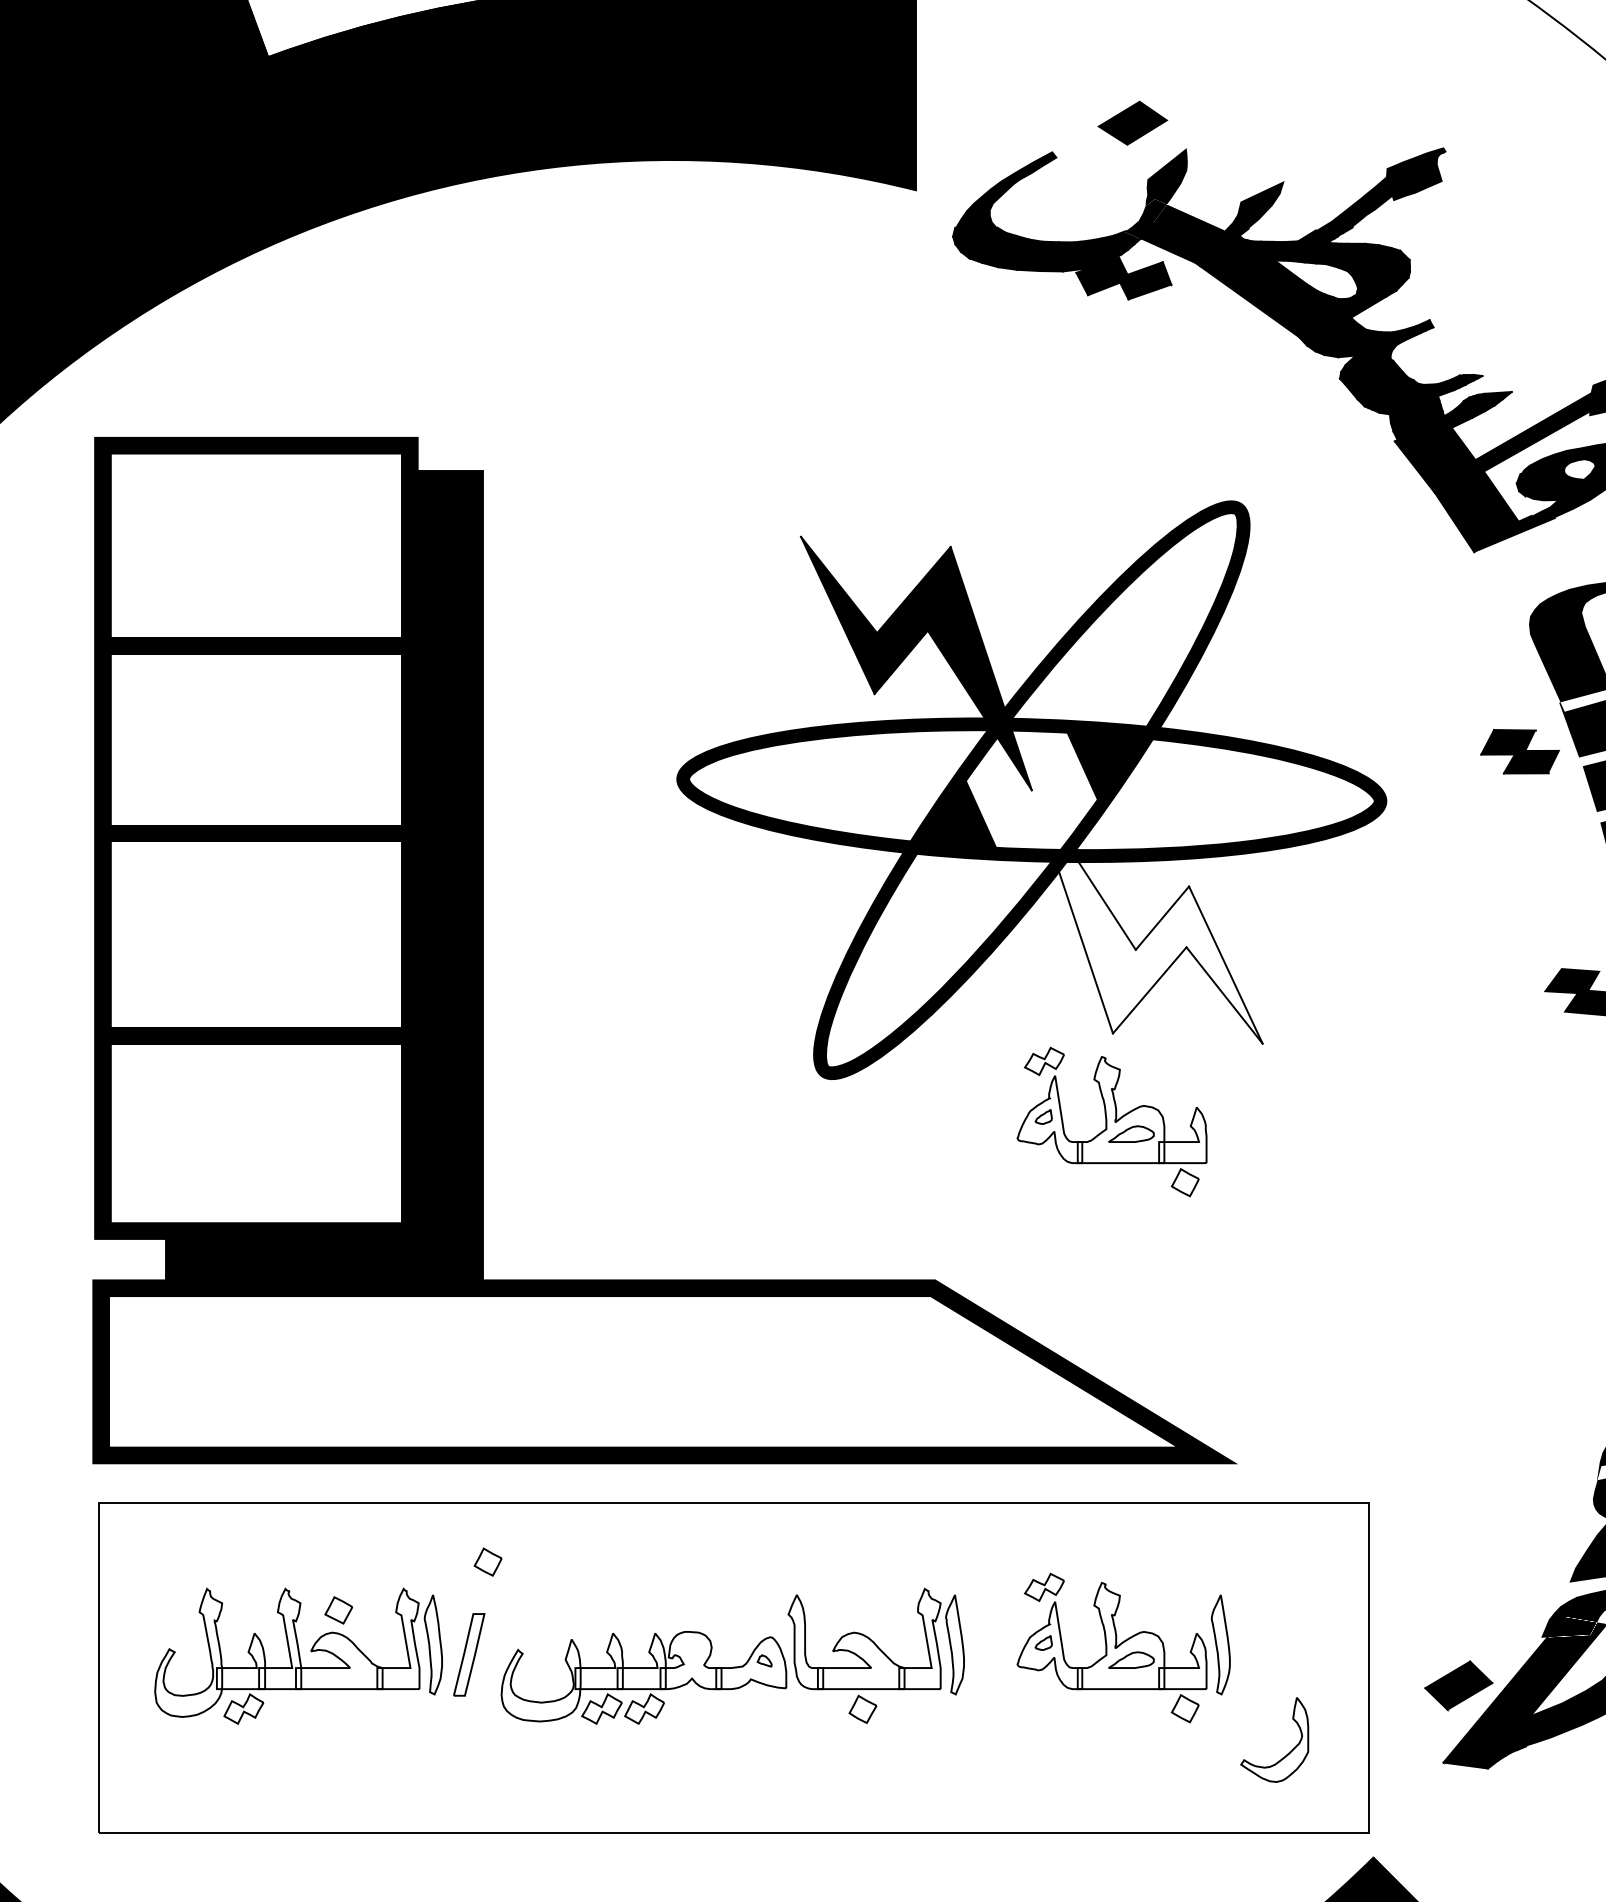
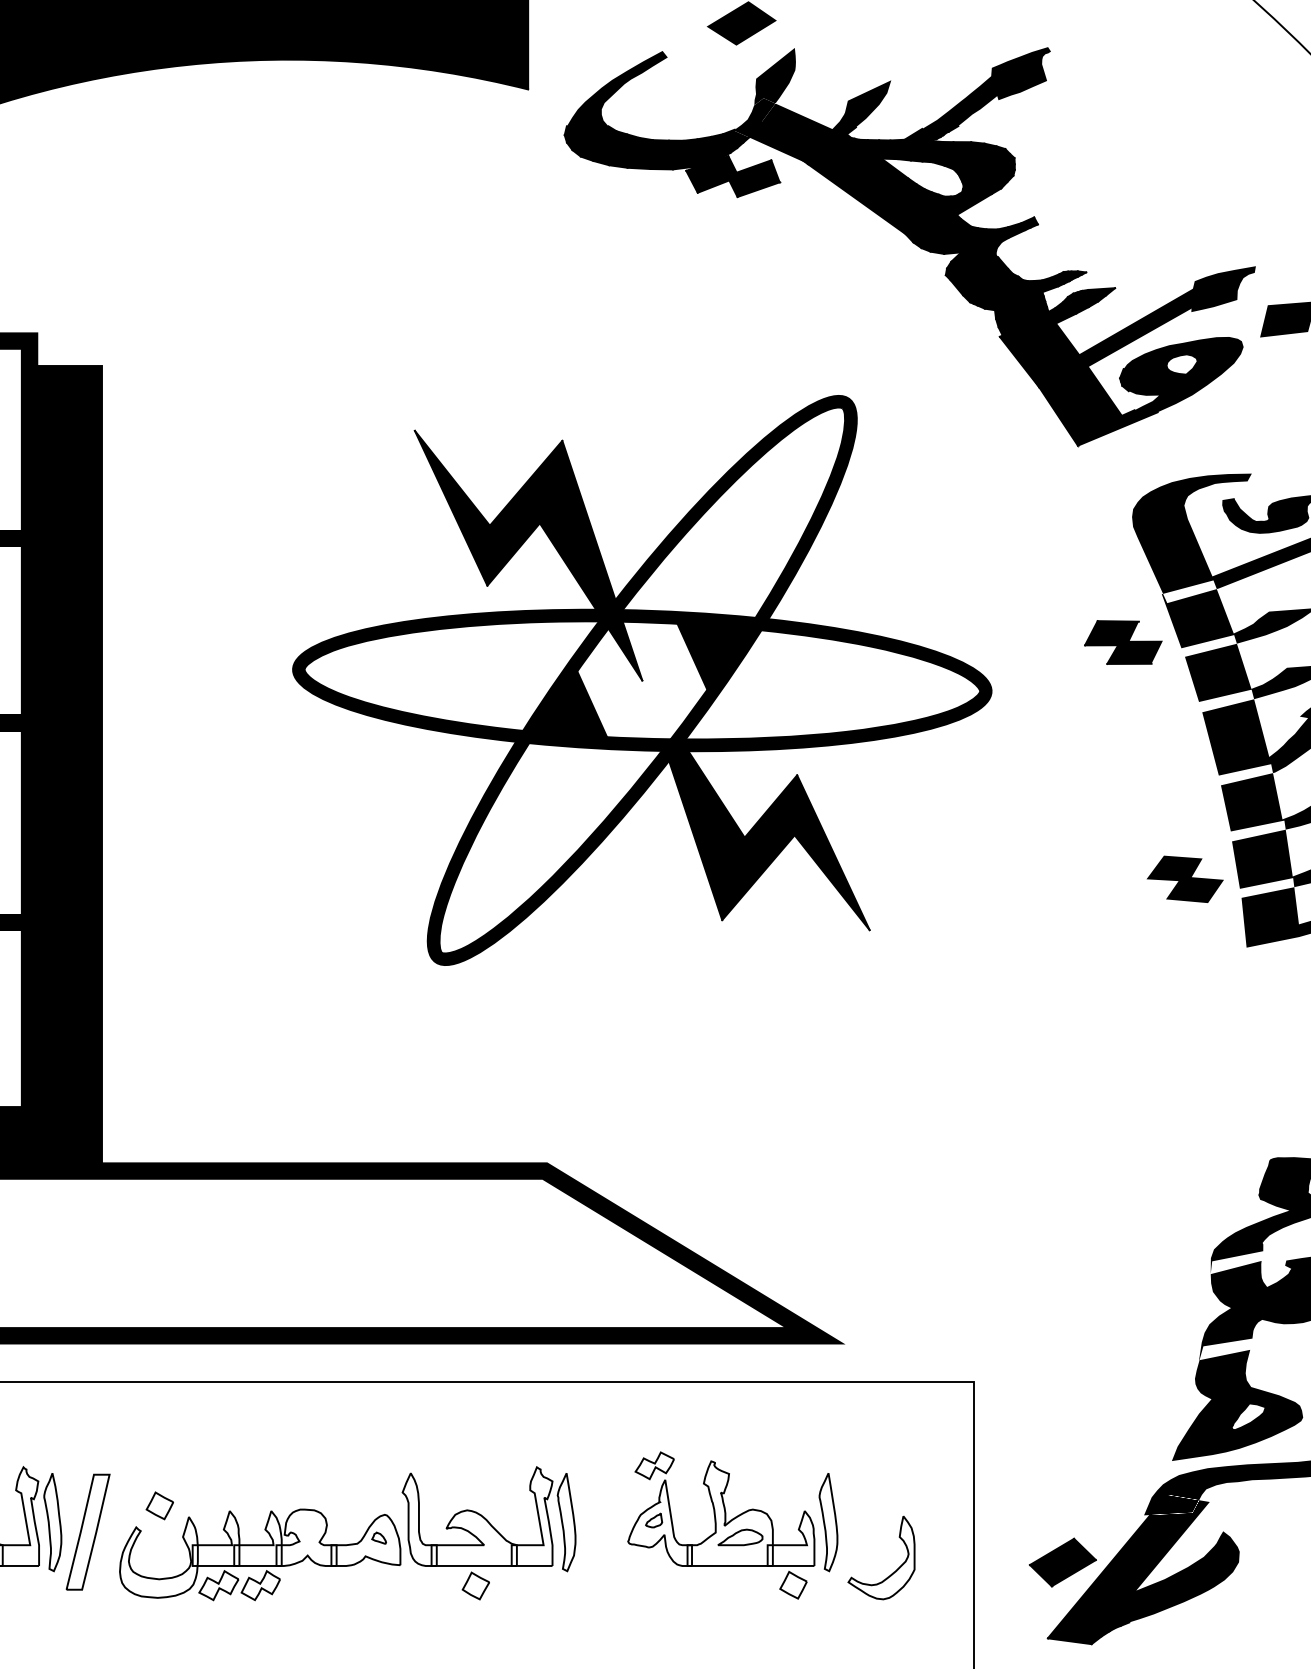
fill: (1149, 940) -> (758, 828), added
part: (1111, 1121) -> (720, 1006), removed
part: (487, 1561) -> (159, 1505), moved
part: (468, 1654) -> (87, 1531), size x1.43
part: (1288, 1752) -> (895, 1570), moved

